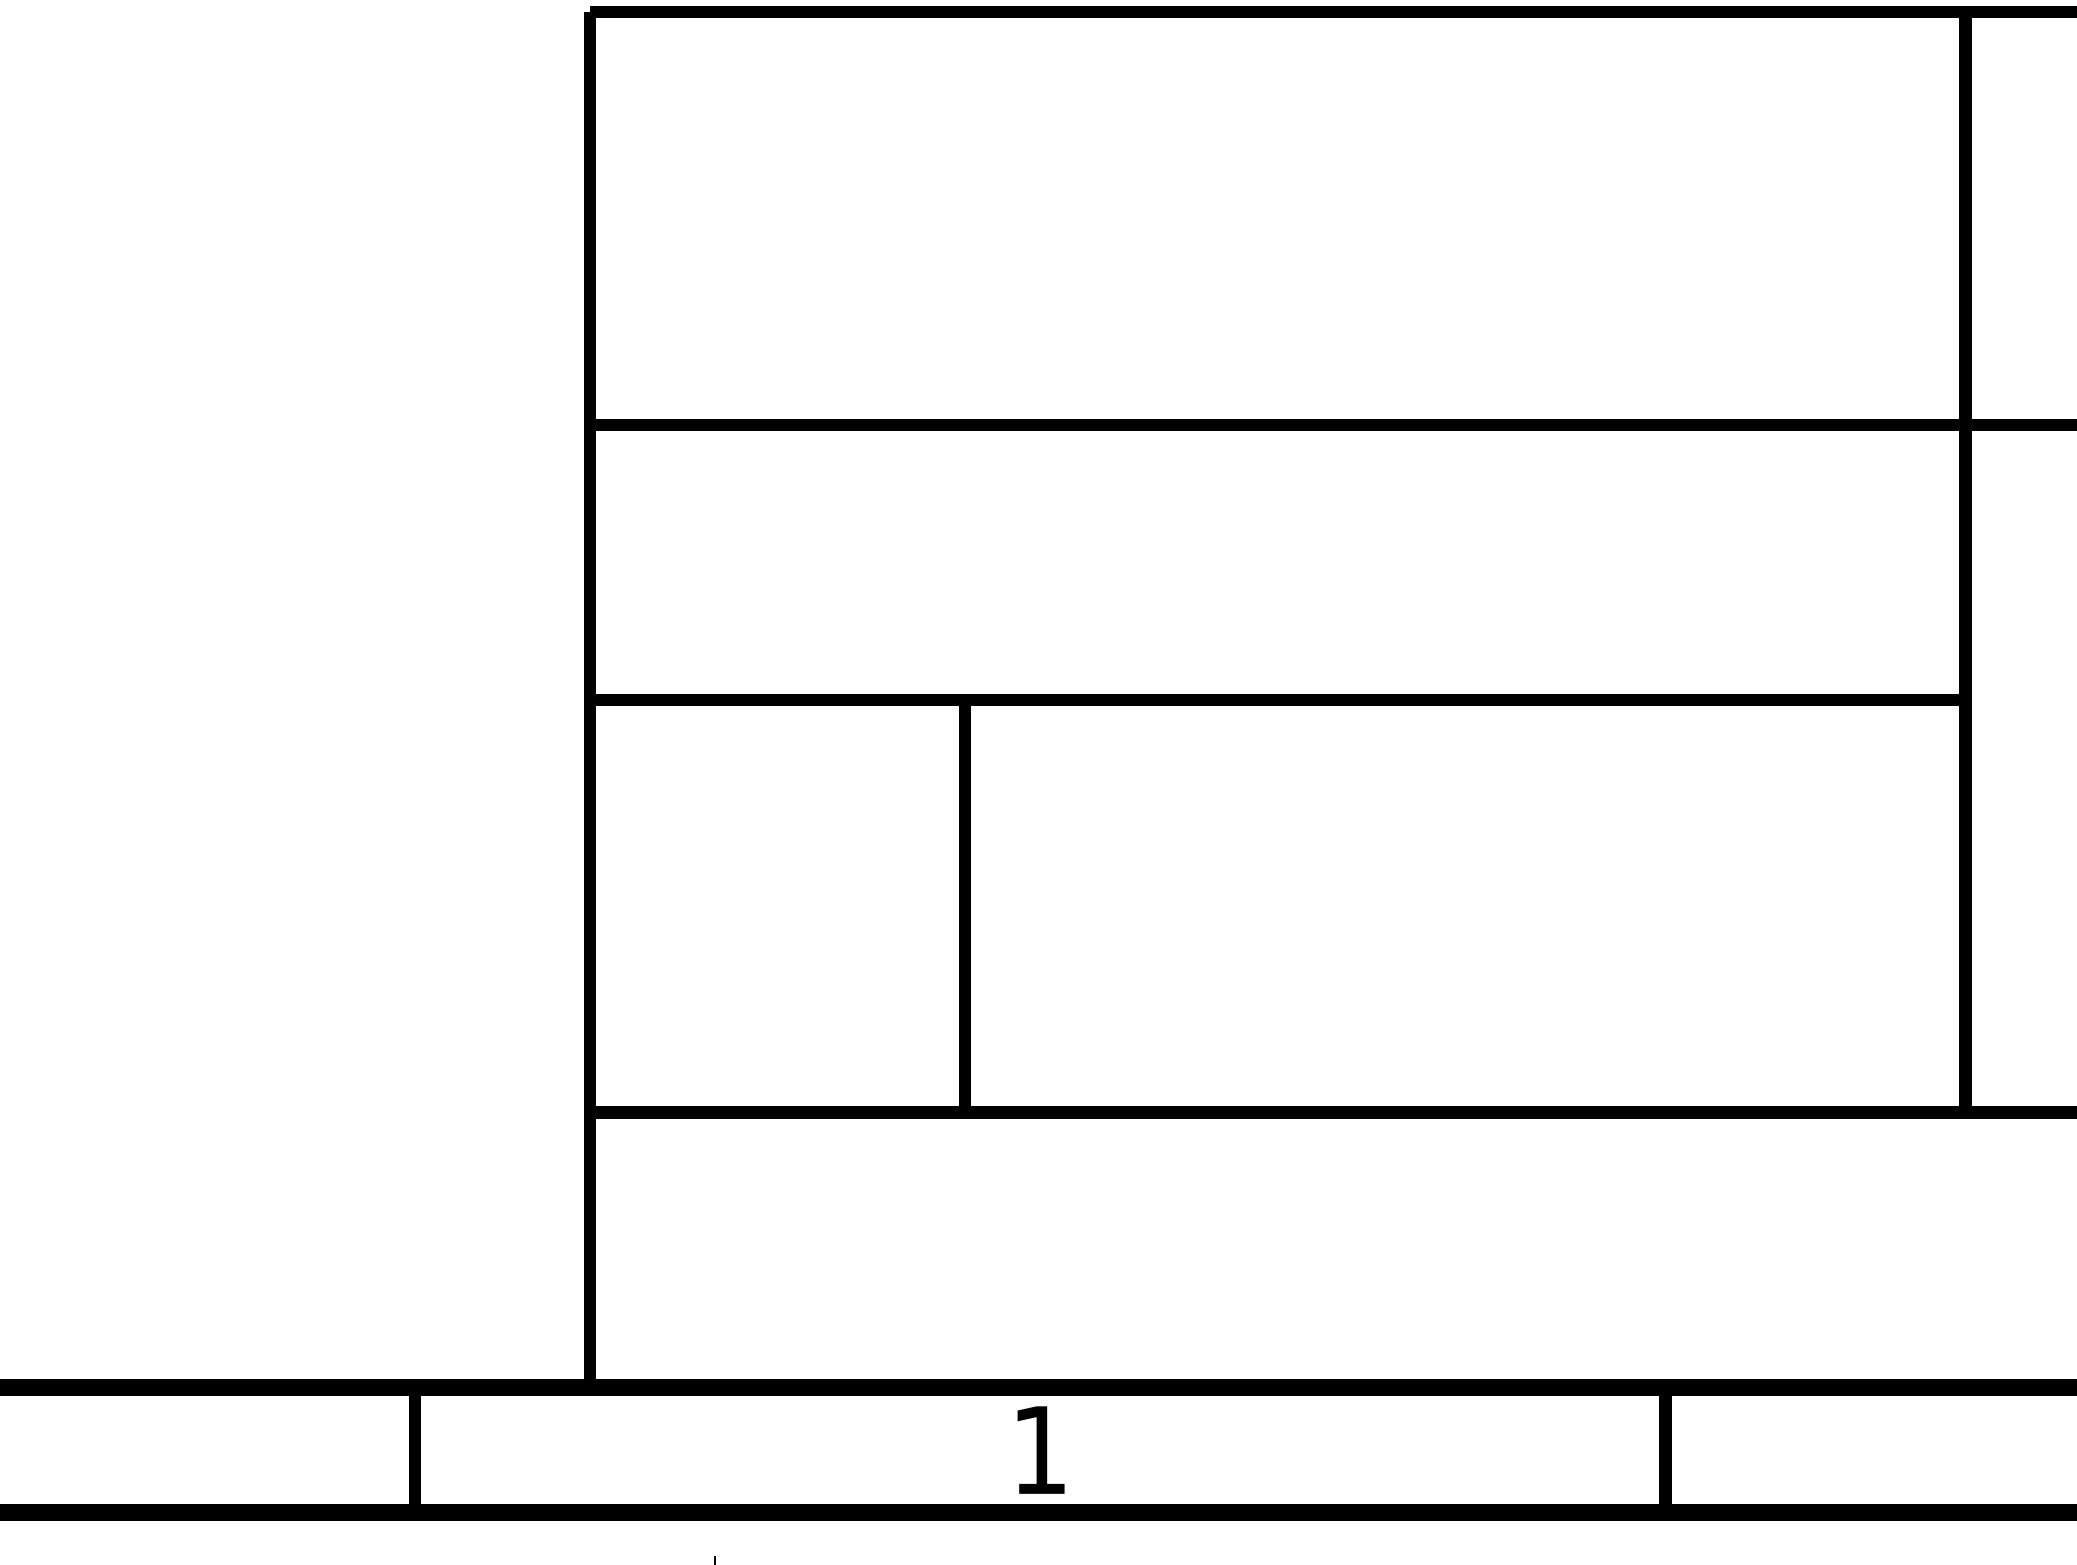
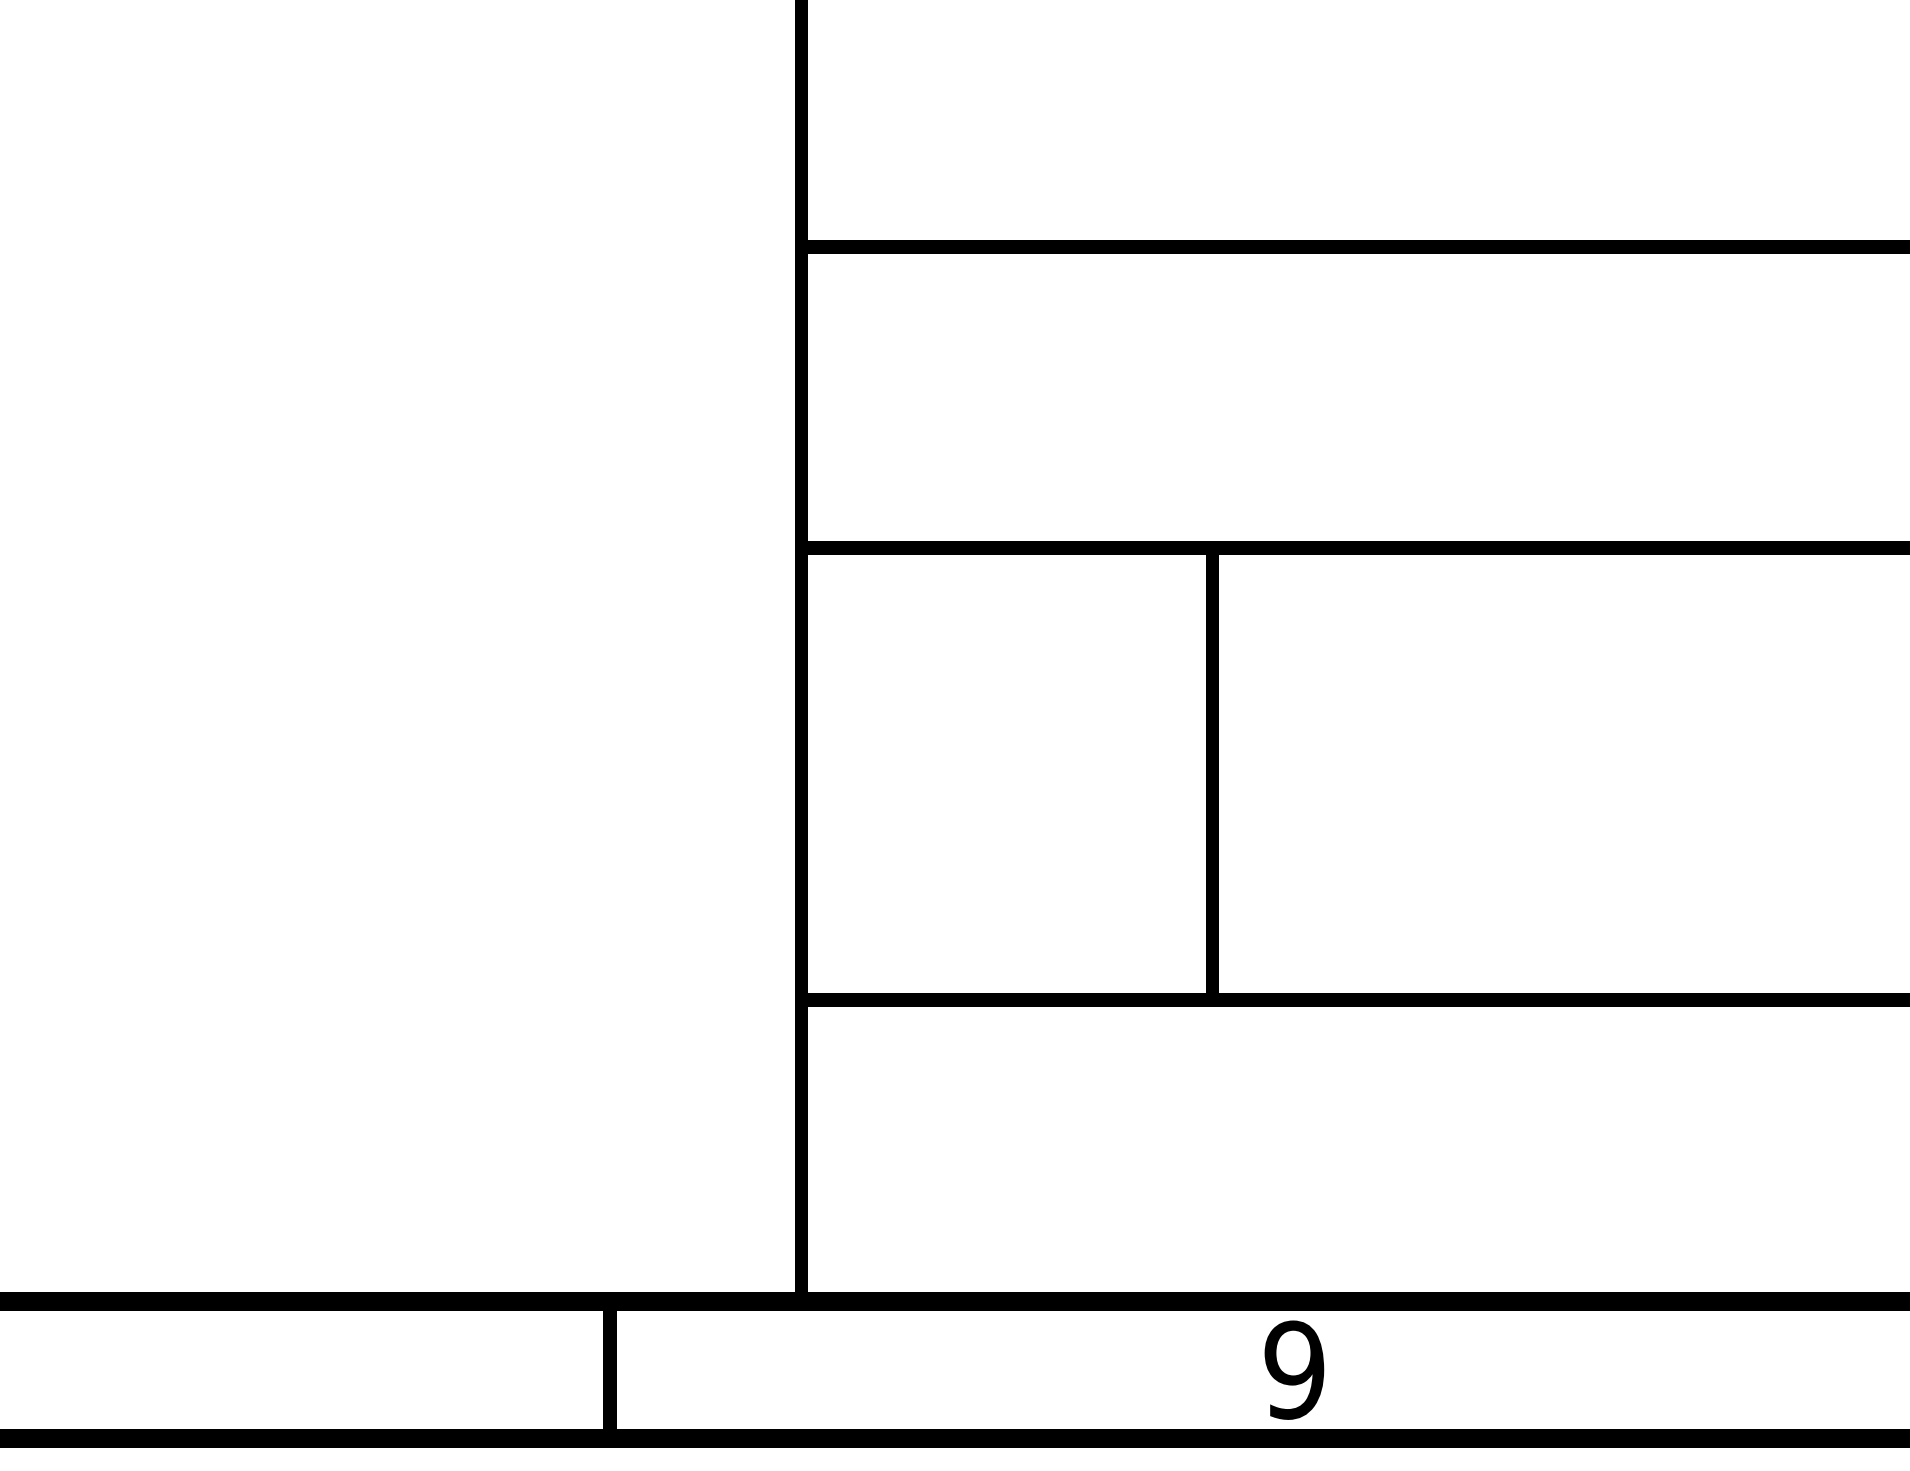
text: (1039, 1449) -> (1294, 1369), 1 -> 9

